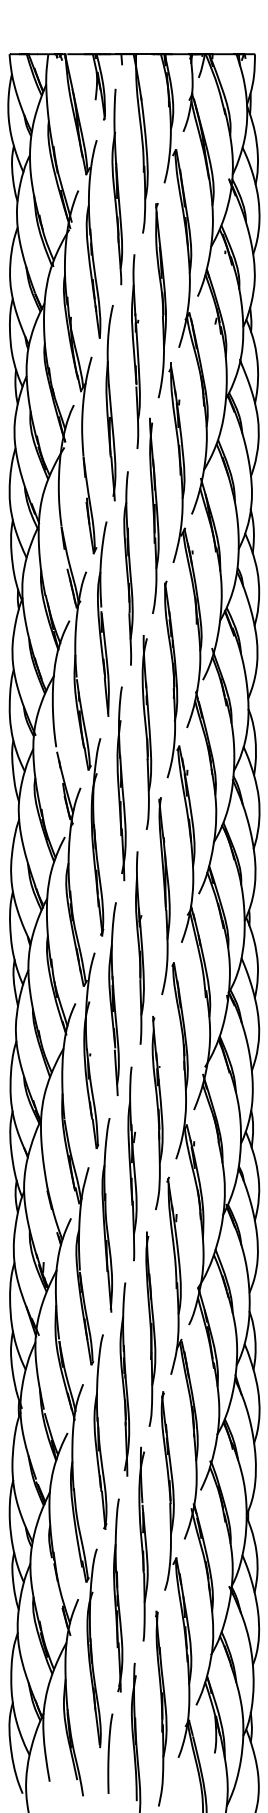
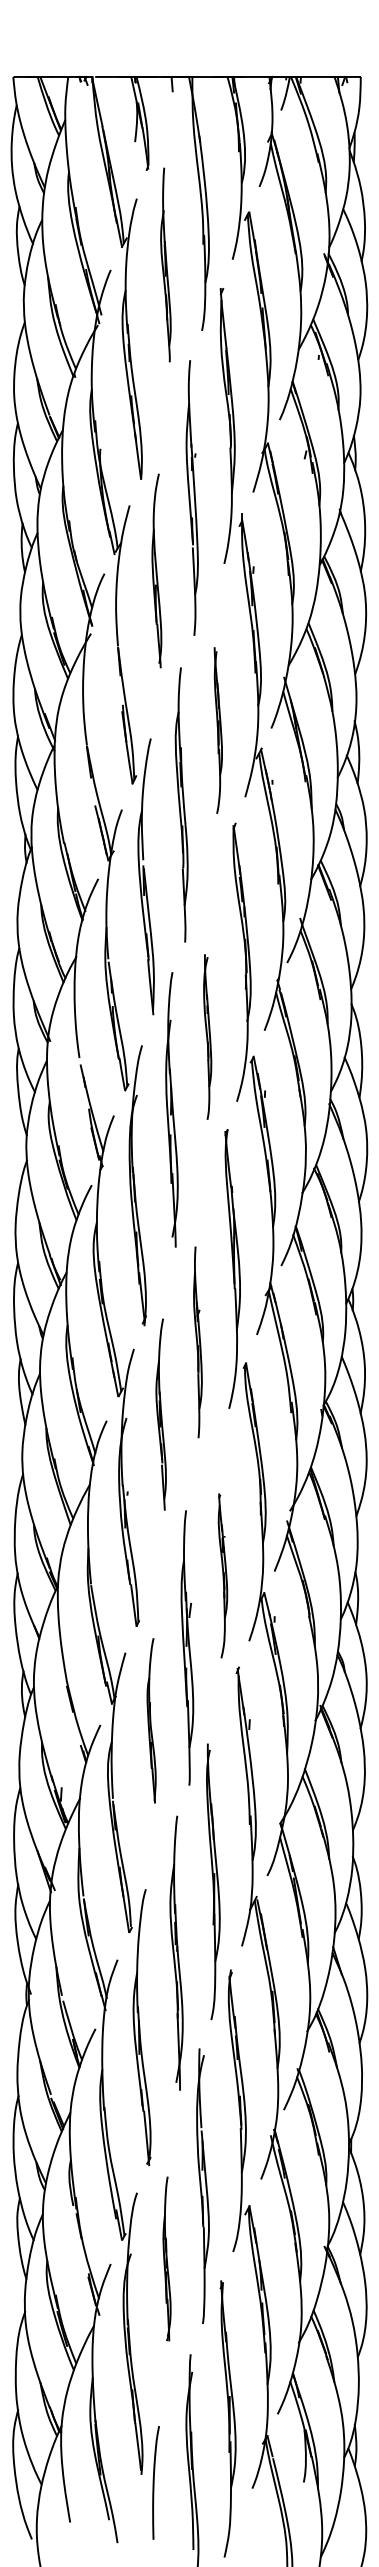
part: (117, 186) -> (165, 264), size x0.7
part: (110, 402) -> (156, 570), size x0.7
part: (154, 515) -> (218, 730), size x0.6
part: (146, 732) -> (207, 1036), size x0.6
part: (139, 948) -> (197, 1342), size x0.7
part: (113, 999) -> (160, 1414), size x0.7
part: (157, 1112) -> (222, 1575), size x0.6
part: (107, 1215) -> (151, 1720), size x0.6
part: (117, 1595) -> (166, 2258), size x0.6

